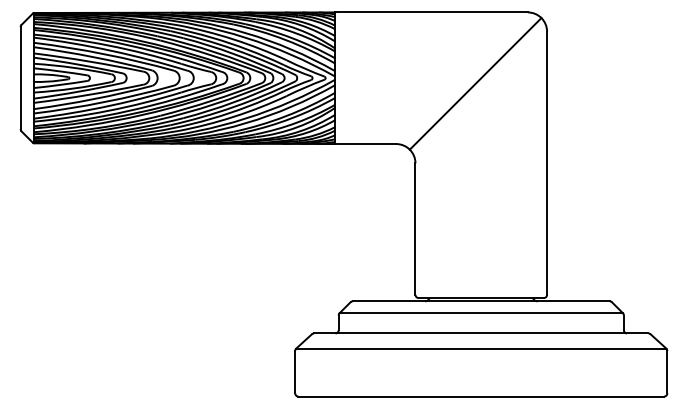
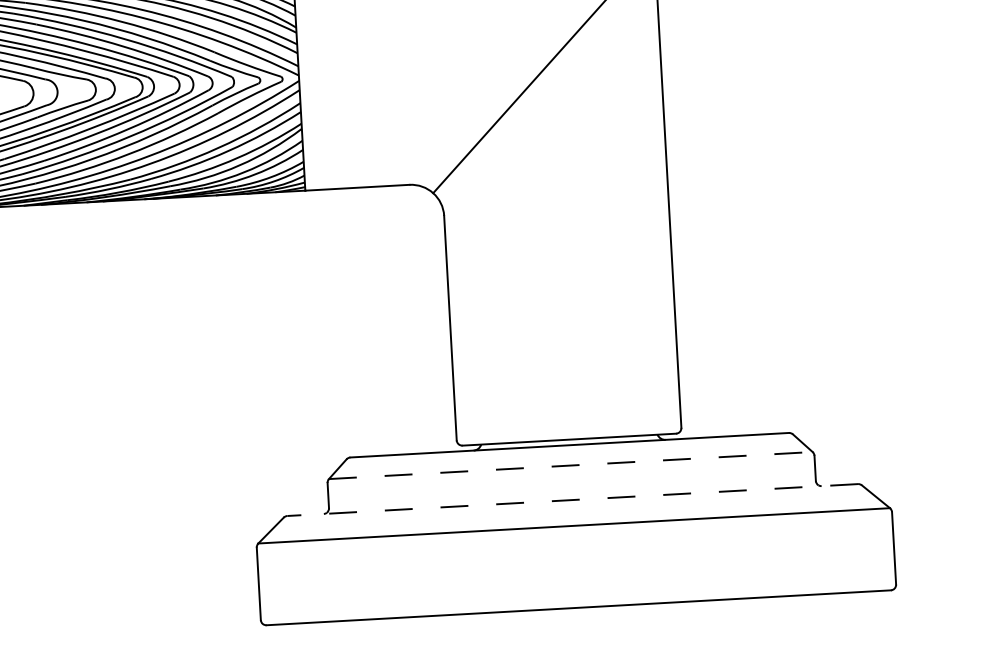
line: (481, 313) -> (571, 465), solid -> dashed
line: (480, 333) -> (571, 500), solid -> dashed

